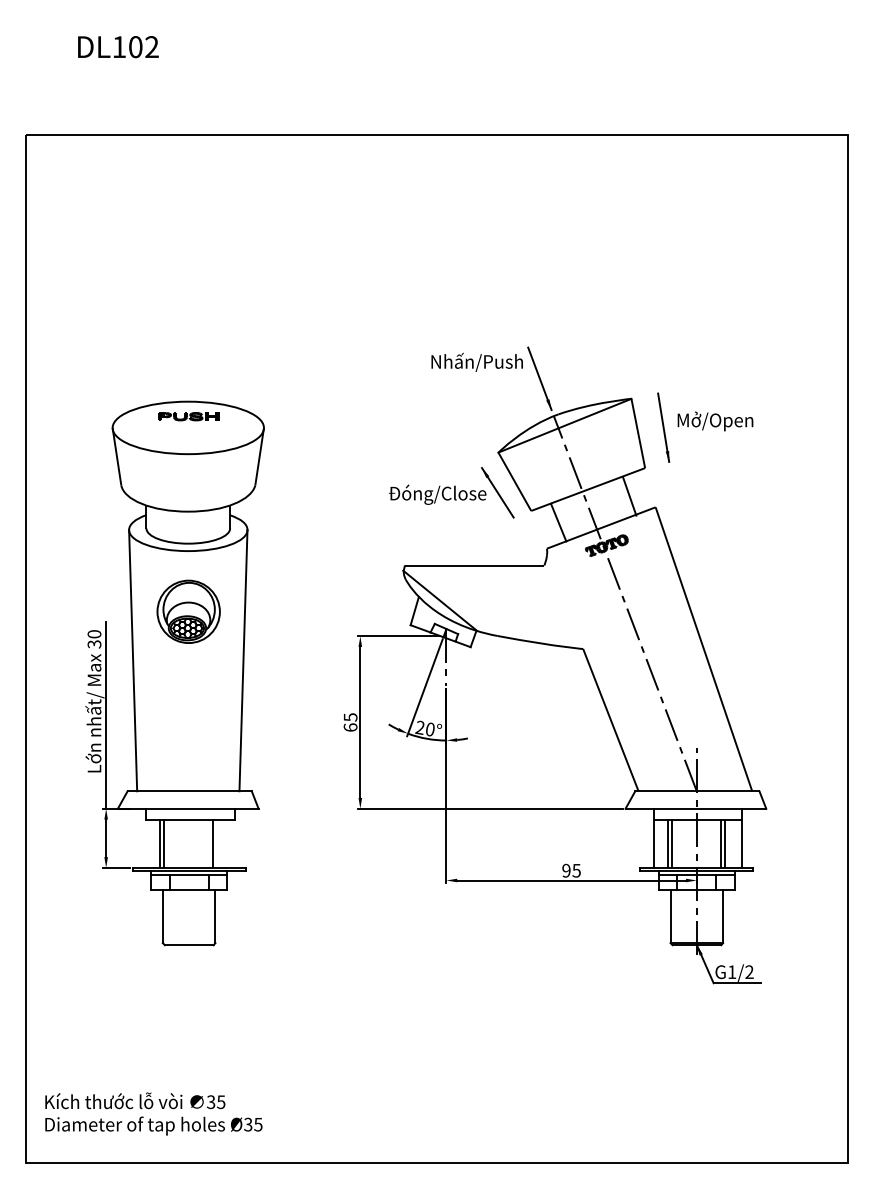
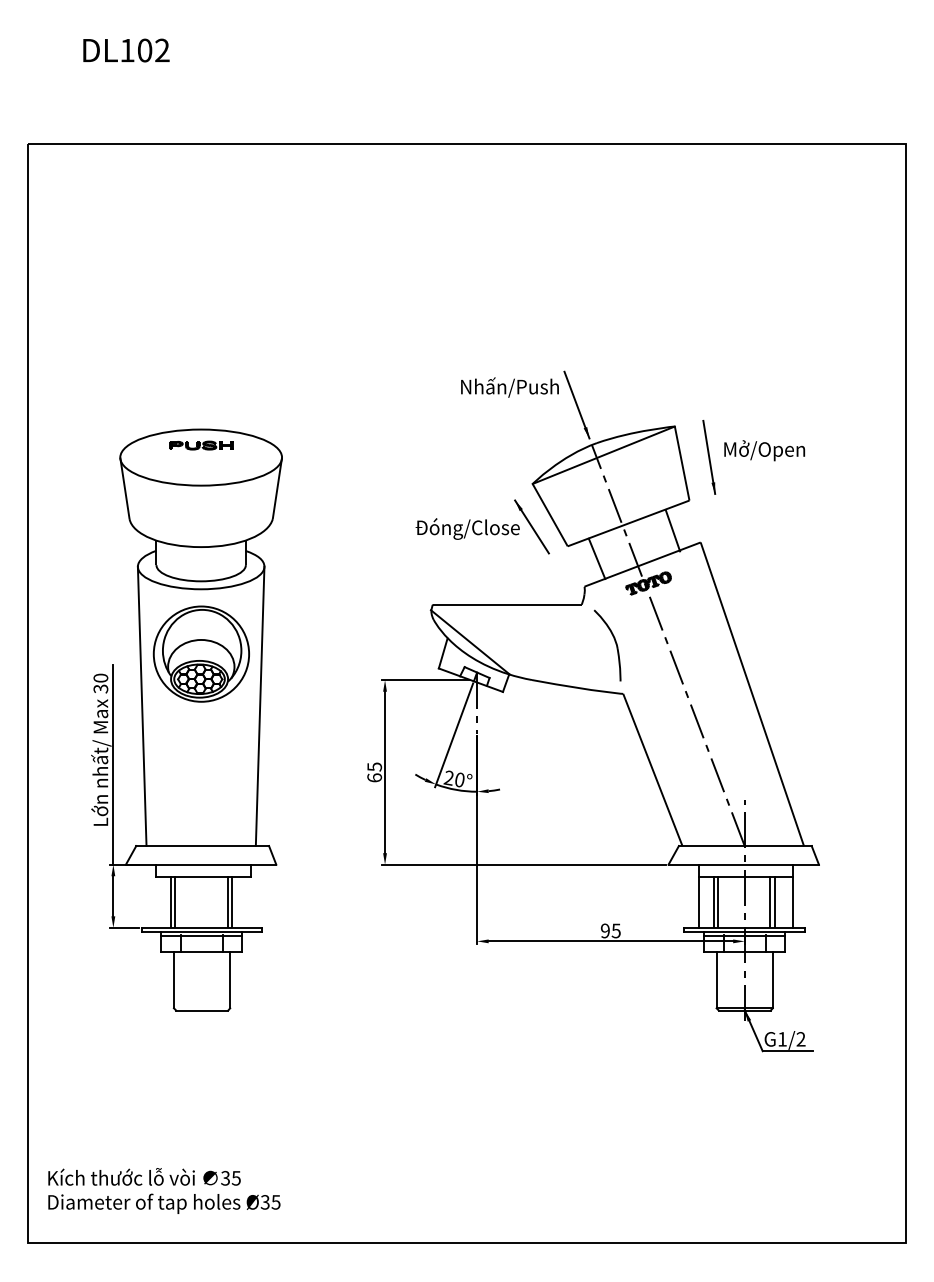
part: (575, 601) -> (615, 643), added
part: (188, 611) -> (201, 653), size x1.43
line: (217, 843) -> (232, 901), added

